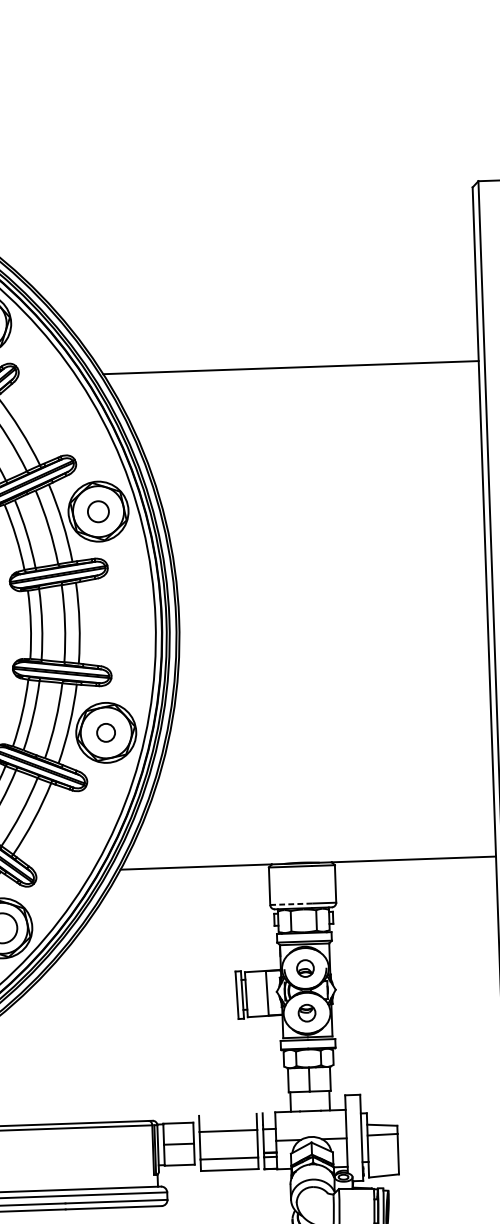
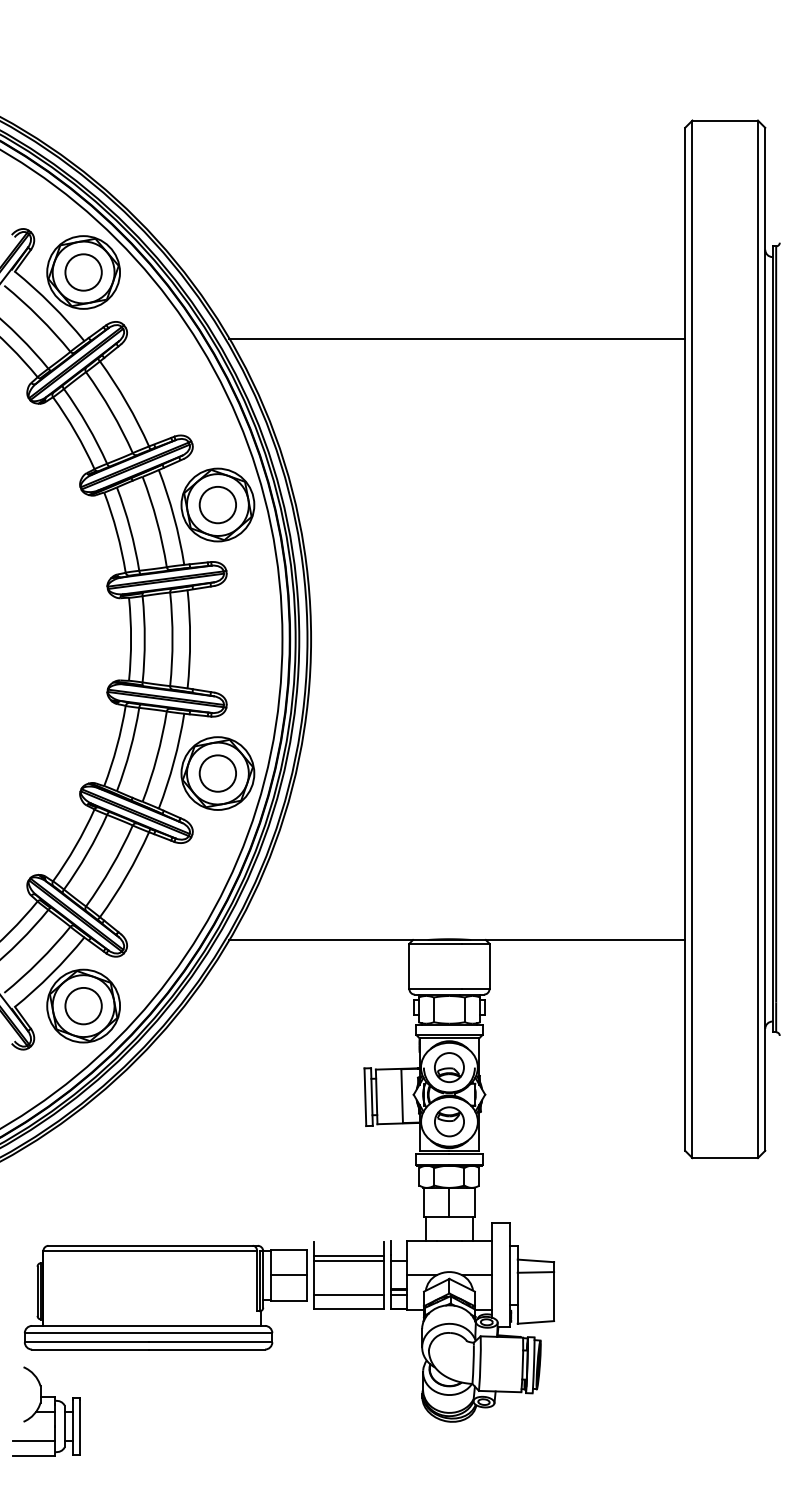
circle: (98, 512) -> (217, 505), size x1.43
circle: (105, 732) -> (217, 773), size x1.67
line: (291, 904) -> (435, 989), dashed -> solid
part: (305, 968) -> (449, 1067), size x1.43
part: (307, 1012) -> (449, 1121), size x1.43
line: (228, 1126) -> (349, 1255), added

